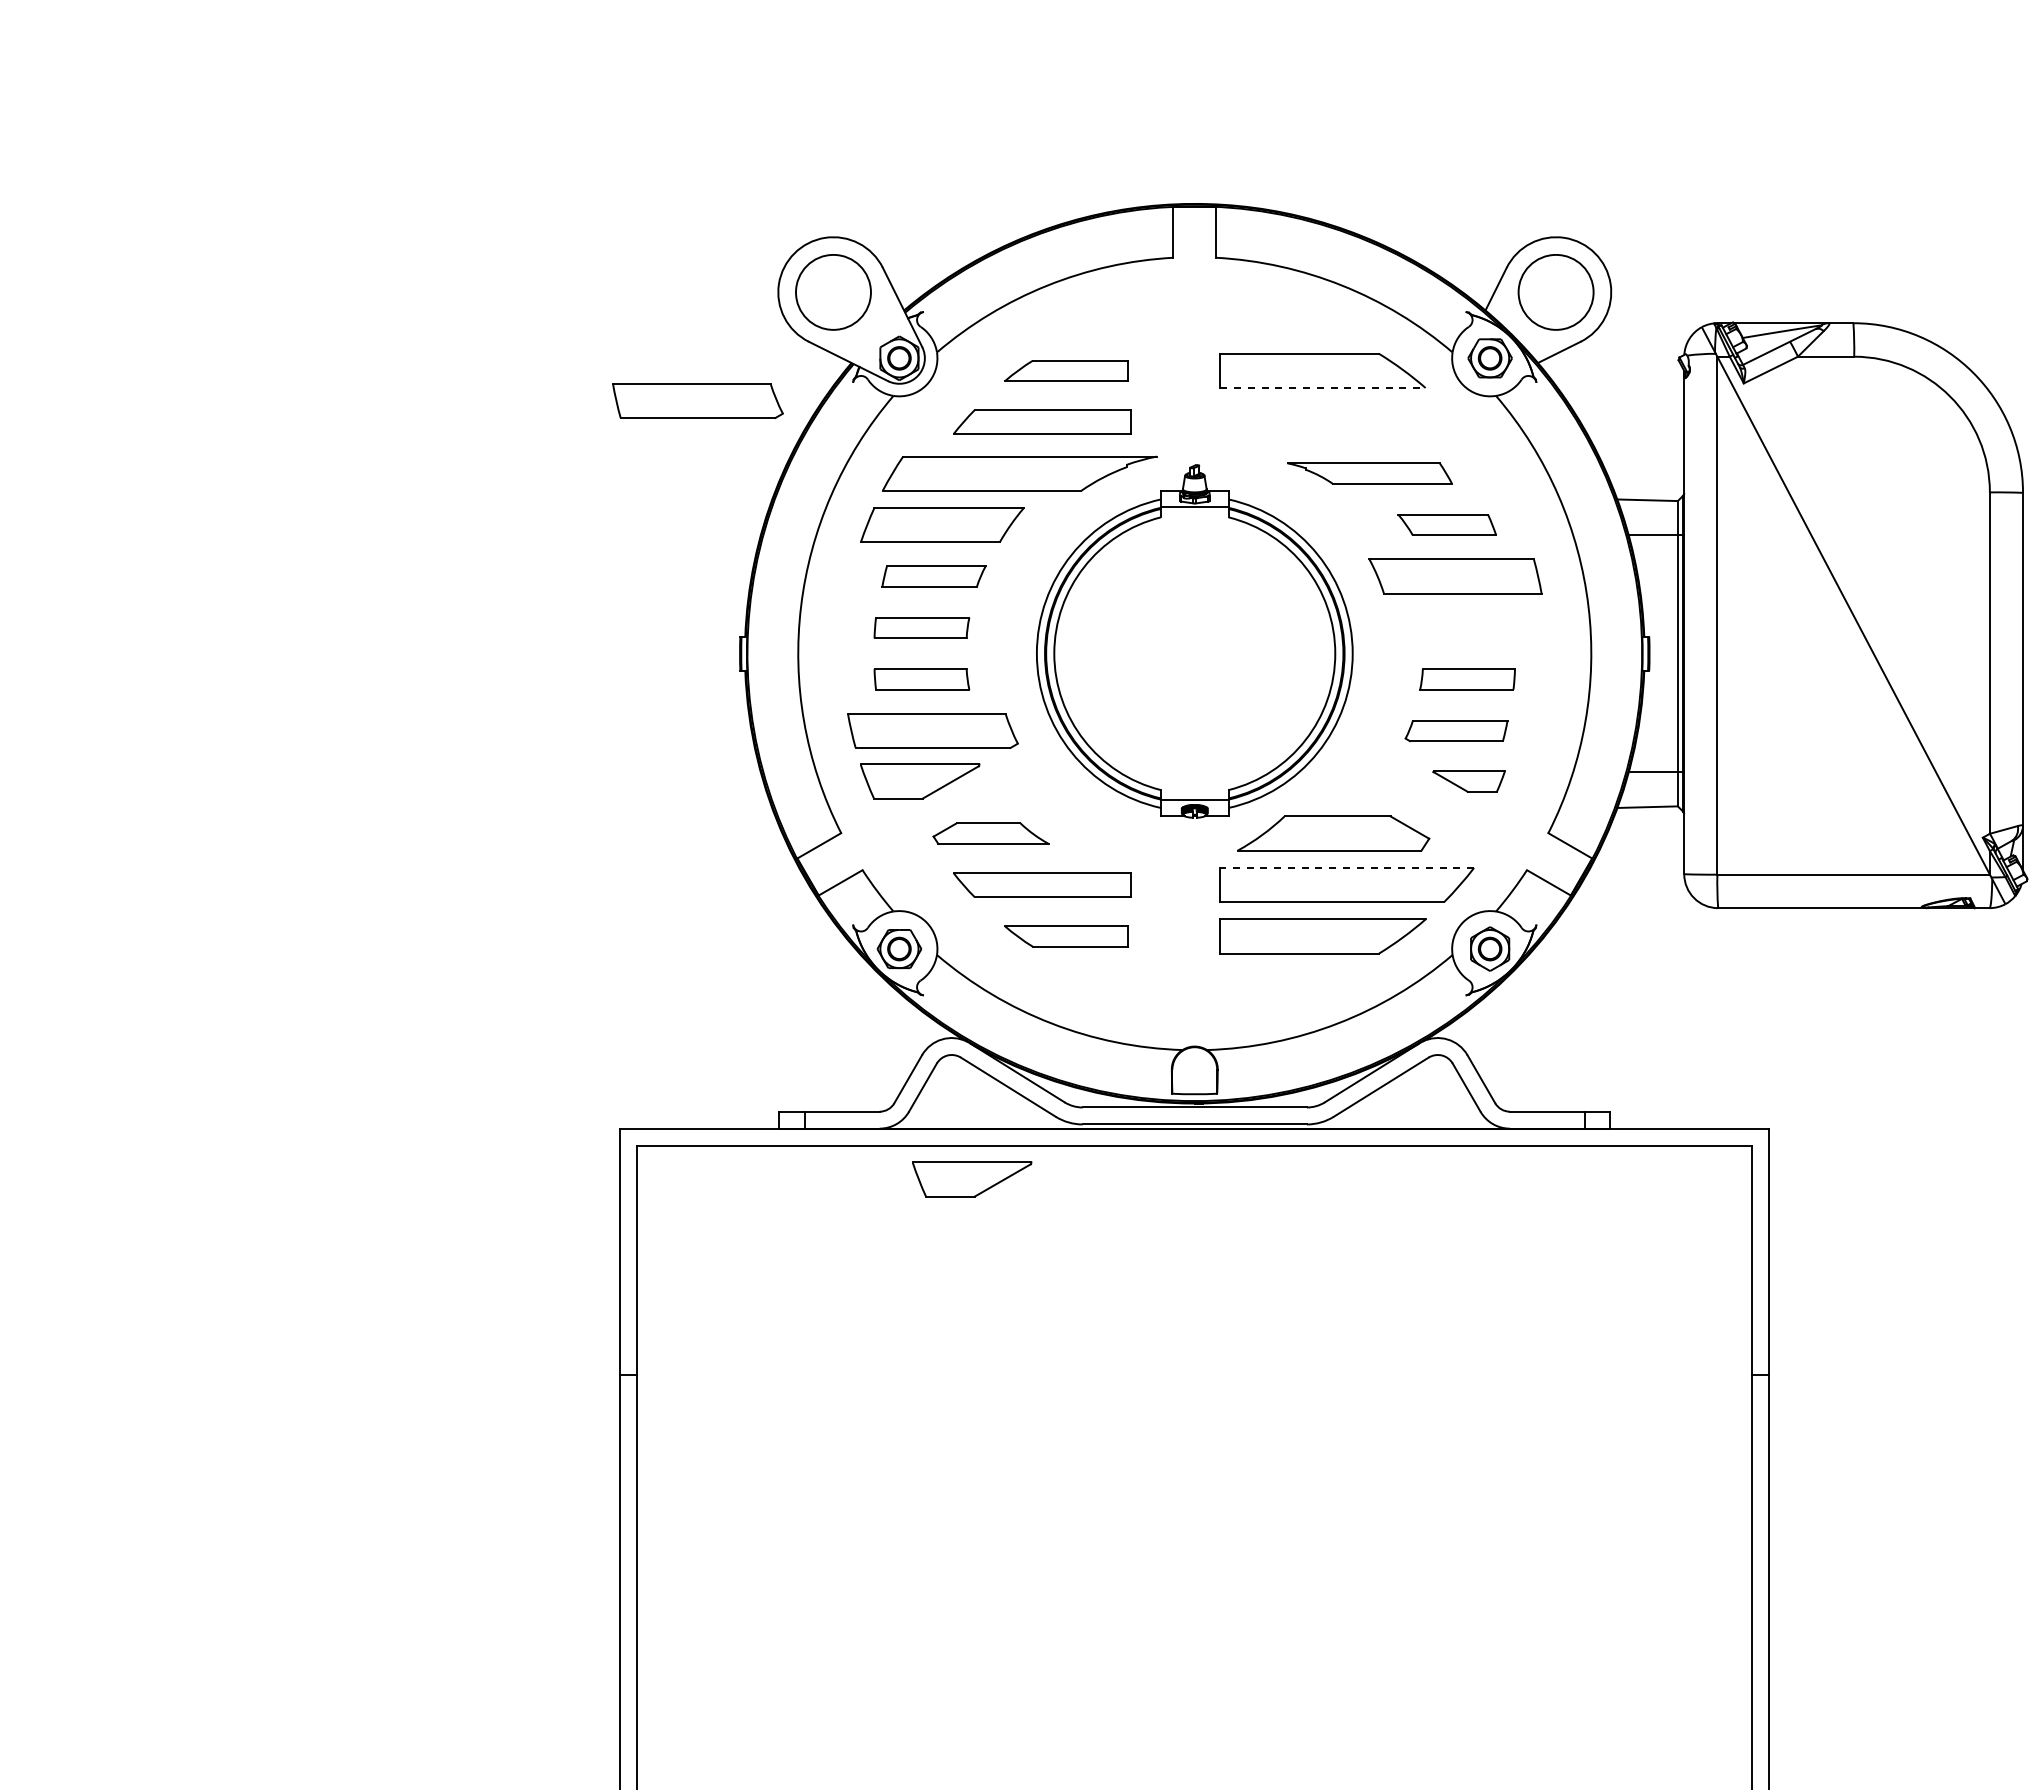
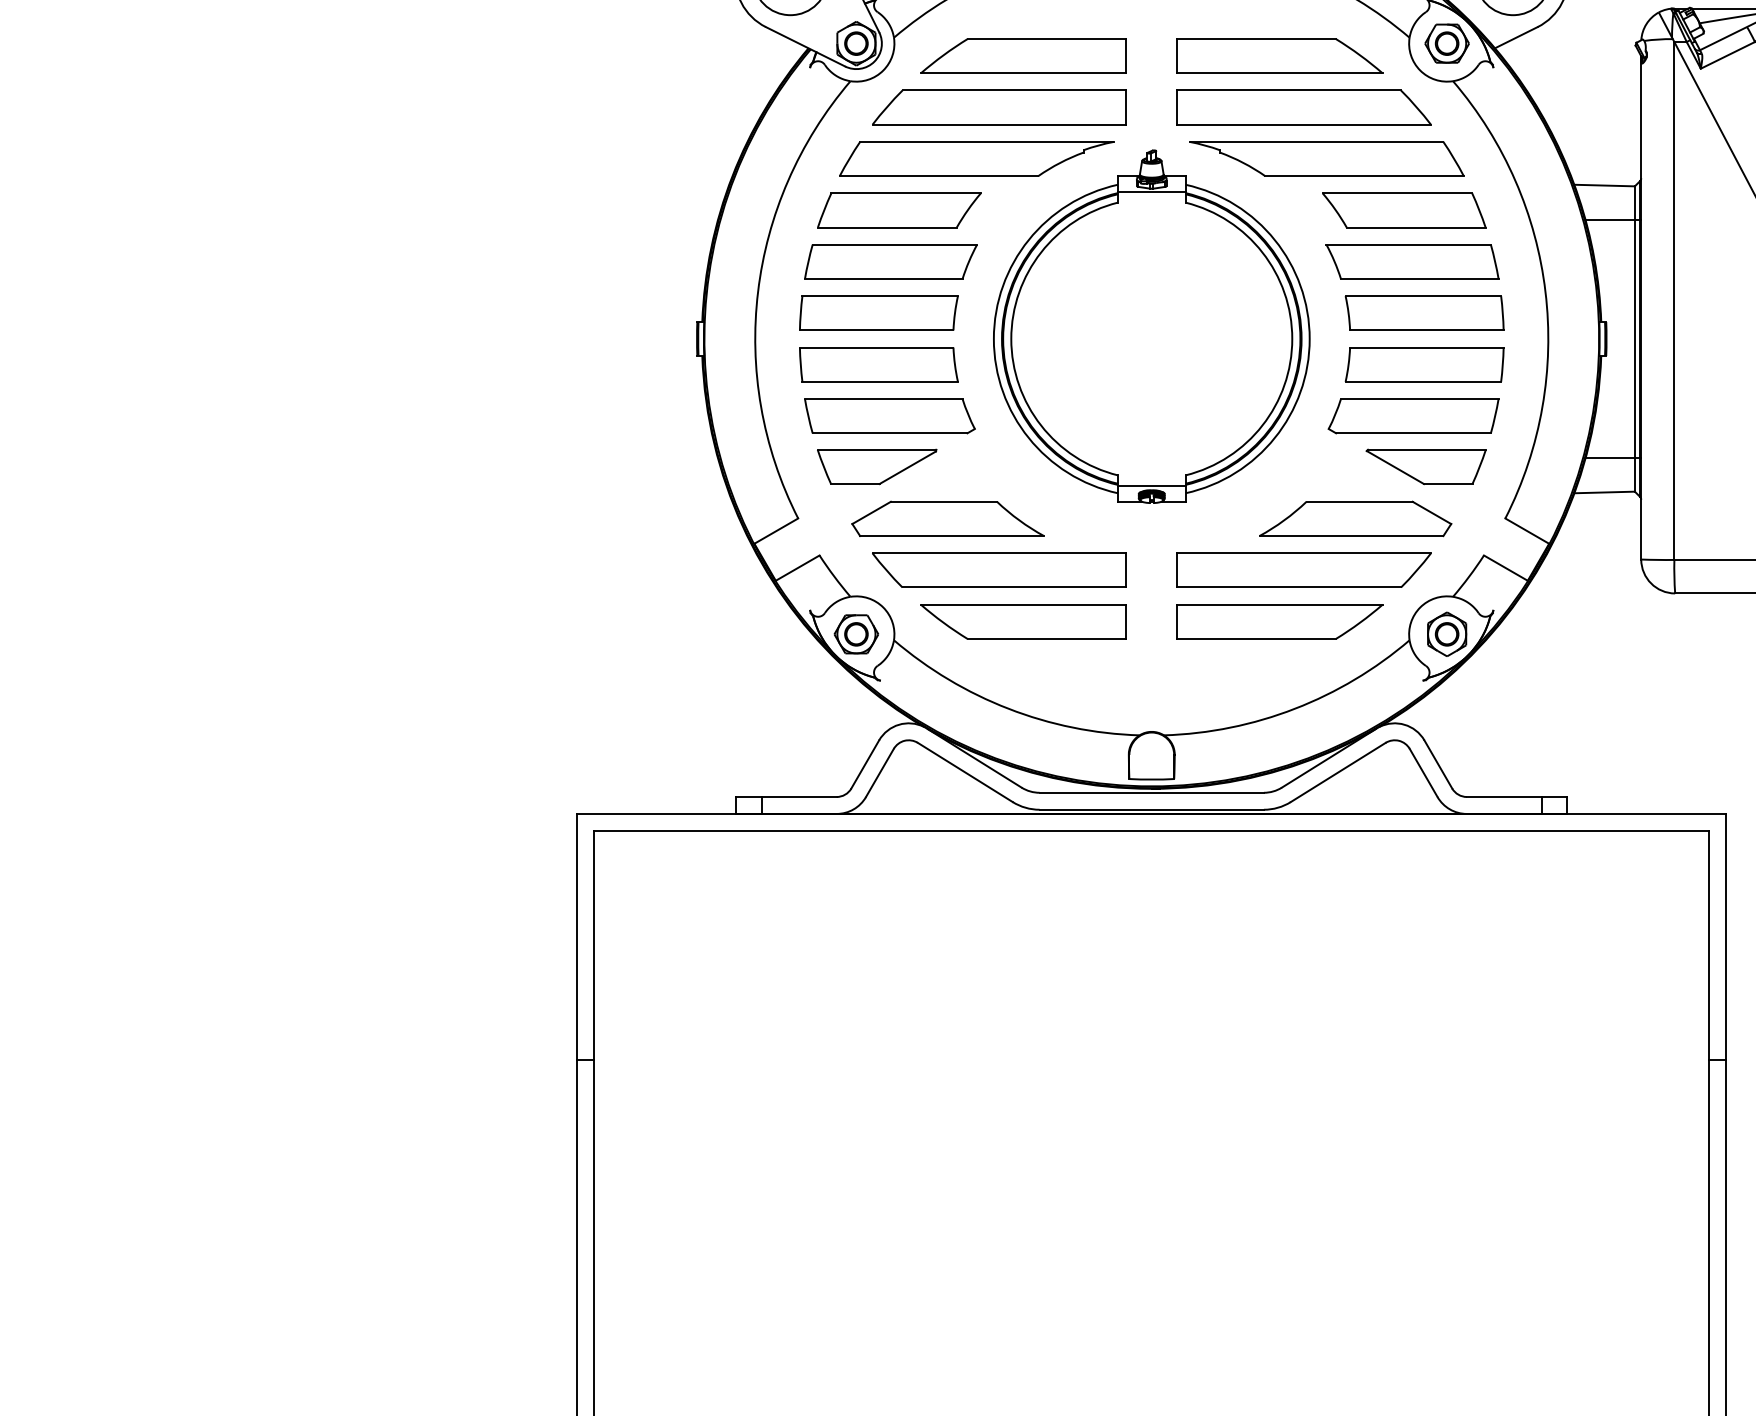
part: (1066, 370) -> (1023, 55), size x1.67
line: (1322, 387) -> (1279, 72), dashed -> solid
part: (697, 400) -> (654, 85), removed
part: (1042, 421) -> (999, 106), size x1.43
part: (1346, 421) -> (1303, 106), added
part: (1369, 473) -> (1326, 158), size x1.67
part: (1447, 524) -> (1404, 209), size x1.67
part: (933, 576) -> (890, 261), size x1.67
part: (921, 627) -> (878, 312), size x1.67
part: (1467, 627) -> (1424, 312), added
part: (921, 679) -> (878, 364), size x1.67
part: (1467, 679) -> (1424, 364), size x1.67
part: (1456, 730) -> (1413, 415), size x1.67
part: (1468, 781) -> (1425, 466), size x1.67
part: (990, 833) -> (947, 518), size x1.67
part: (1333, 833) -> (1355, 518), moved
line: (1347, 867) -> (1304, 552), dashed -> solid
part: (1042, 884) -> (999, 569), size x1.43
part: (1066, 936) -> (1023, 621), size x1.67
part: (972, 1179) -> (929, 864), removed

